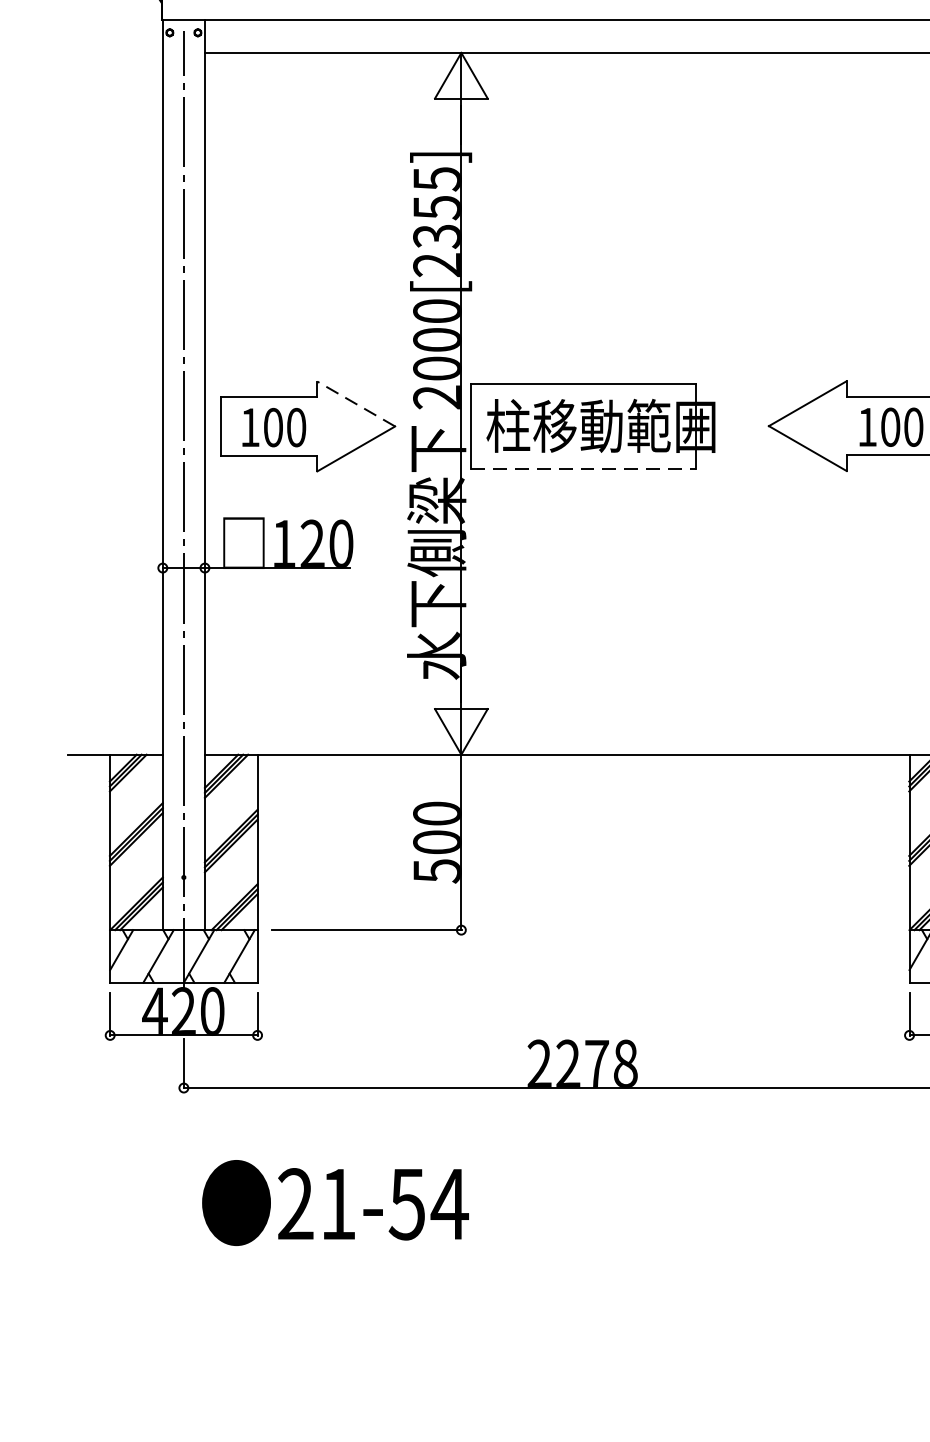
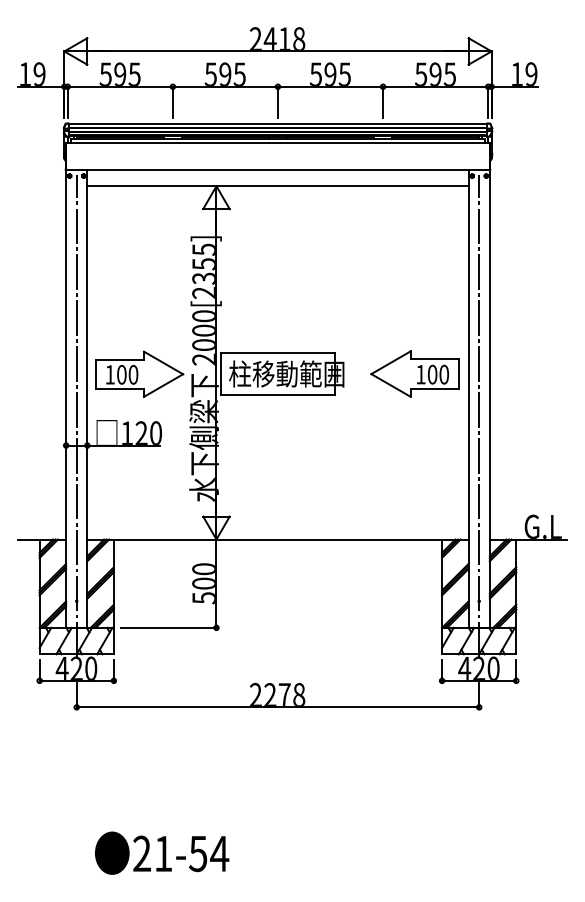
line: (356, 403) -> (163, 362), dashed -> solid
line: (582, 468) -> (277, 395), dashed -> solid
text: (336, 1201) -> (162, 852), moved

